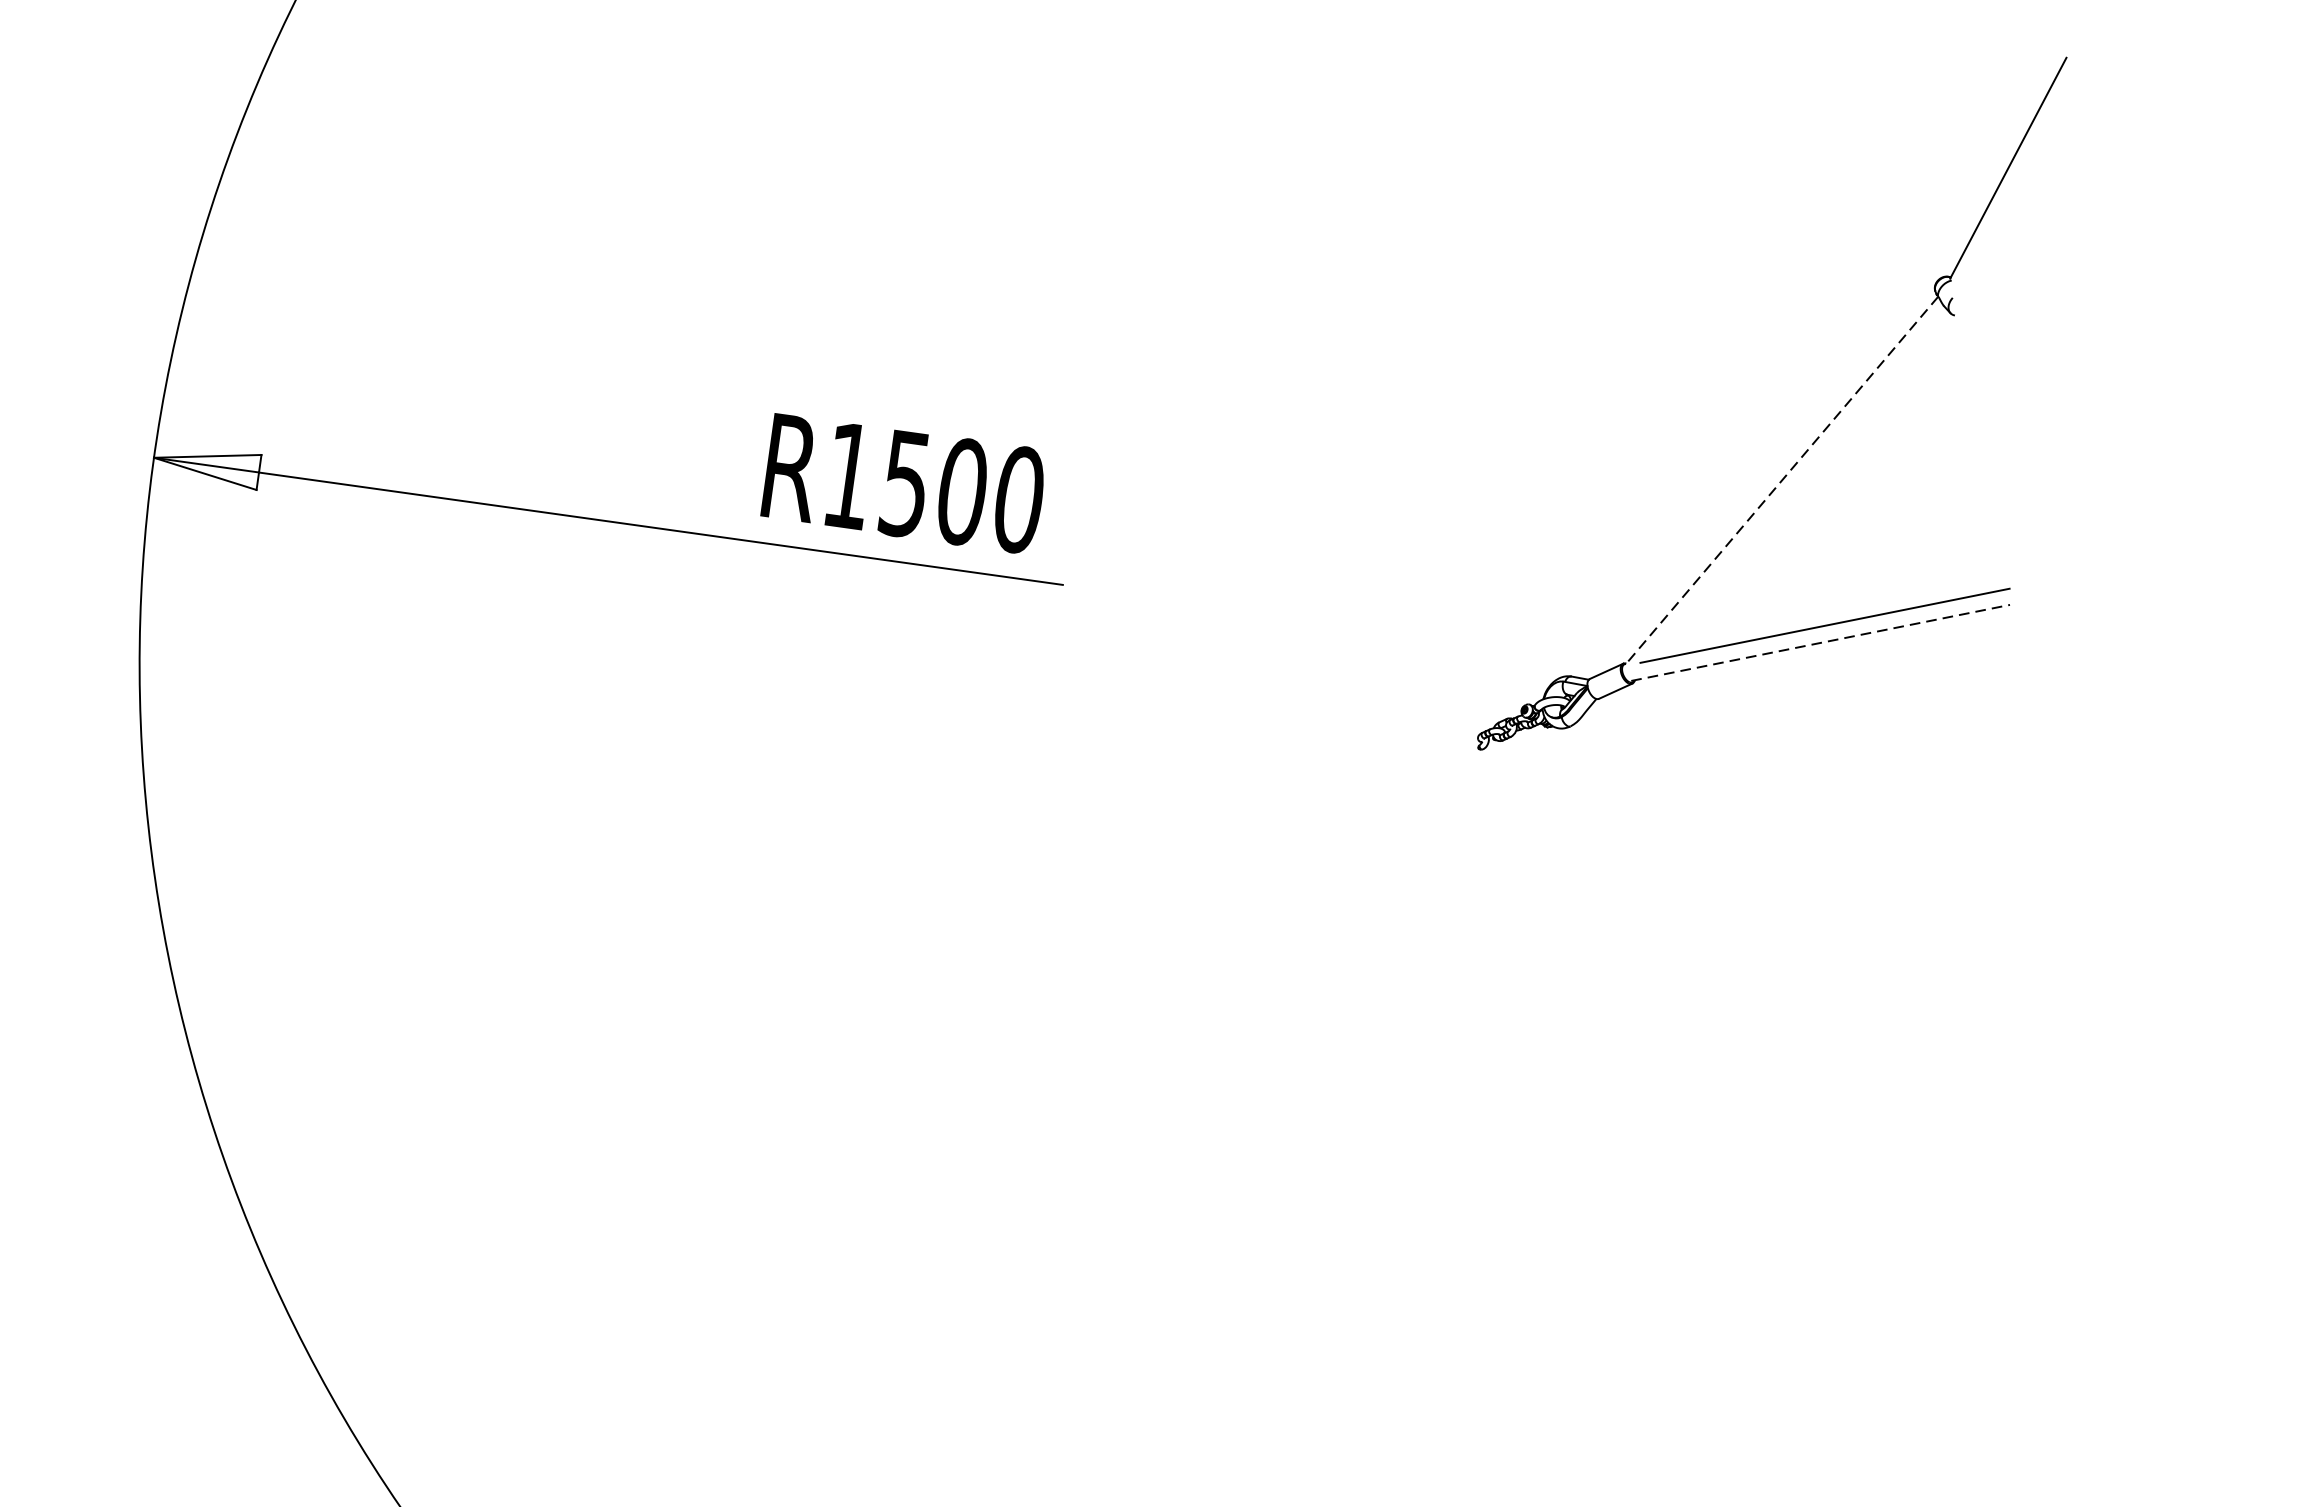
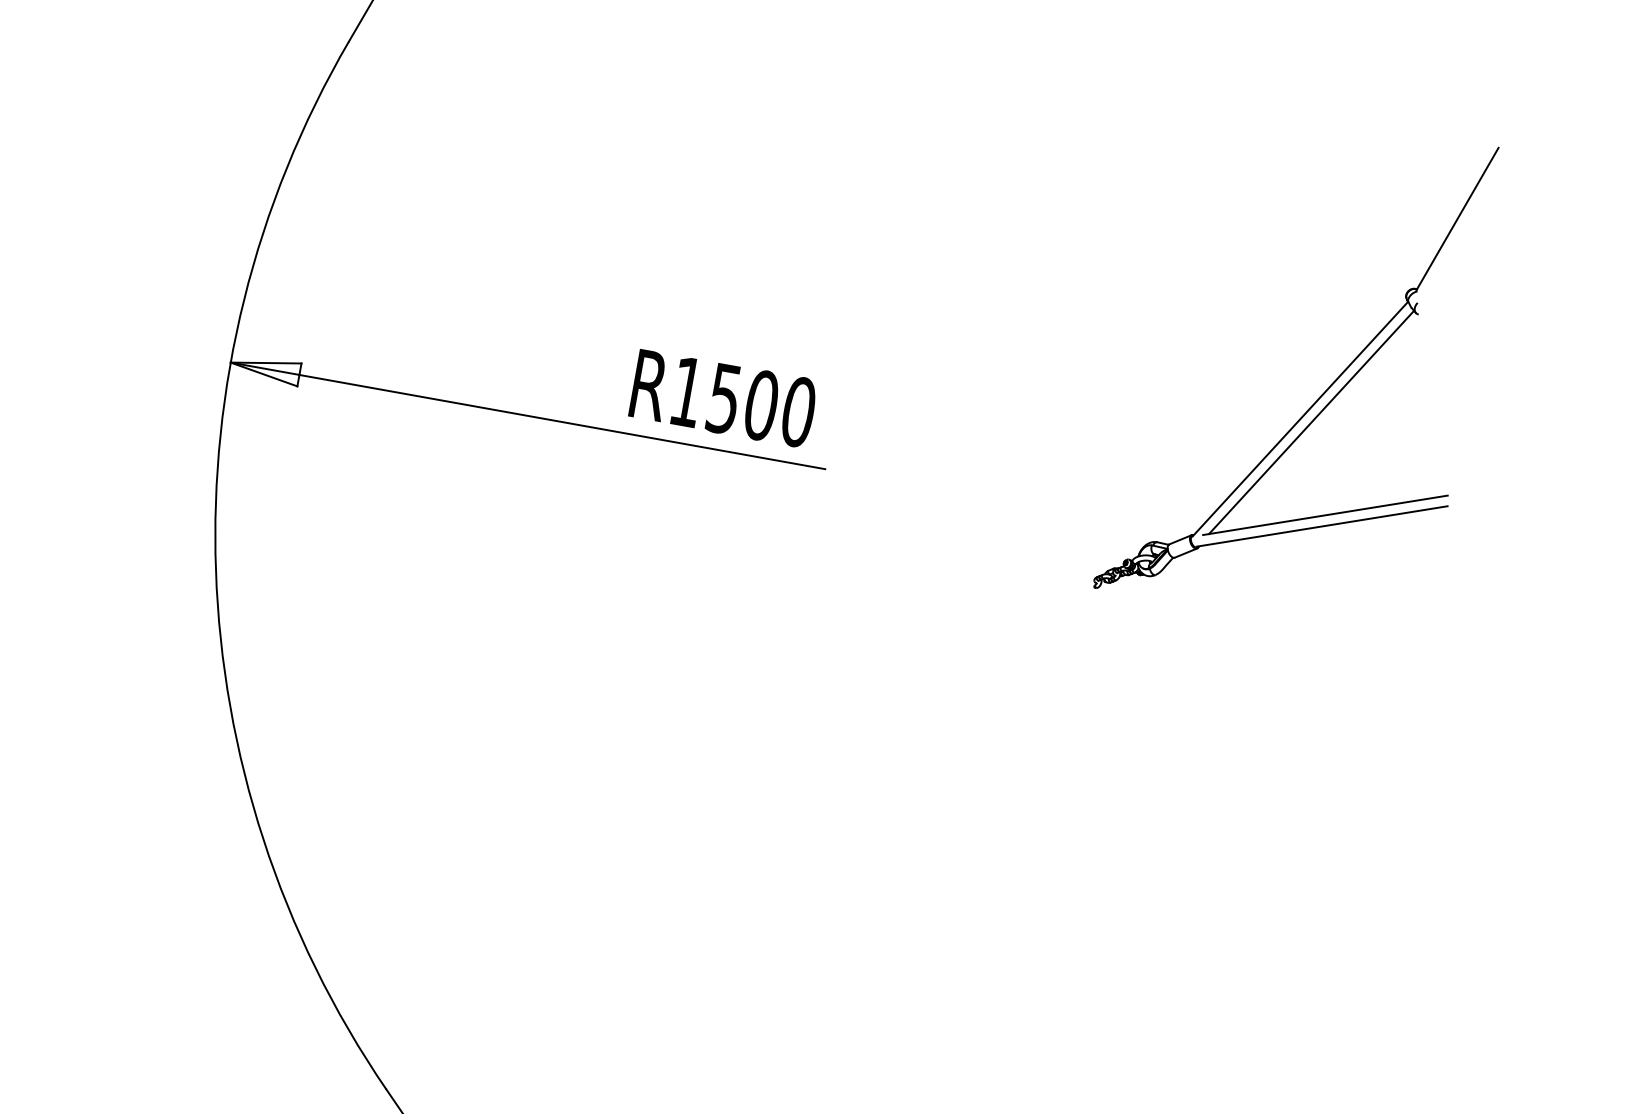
line: (1781, 481) -> (1300, 419), dashed -> solid
line: (1798, 485) -> (1311, 422), added
line: (1821, 642) -> (1322, 526), dashed -> solid

